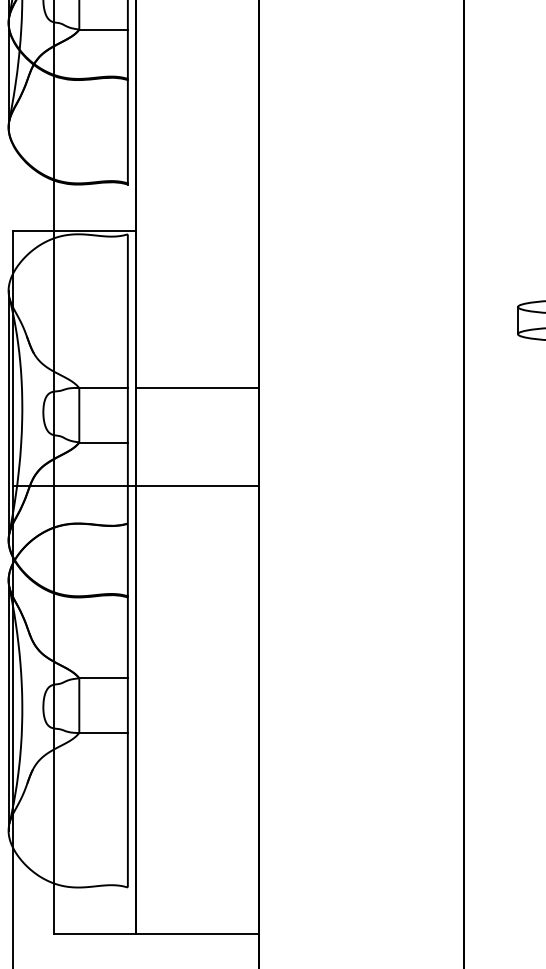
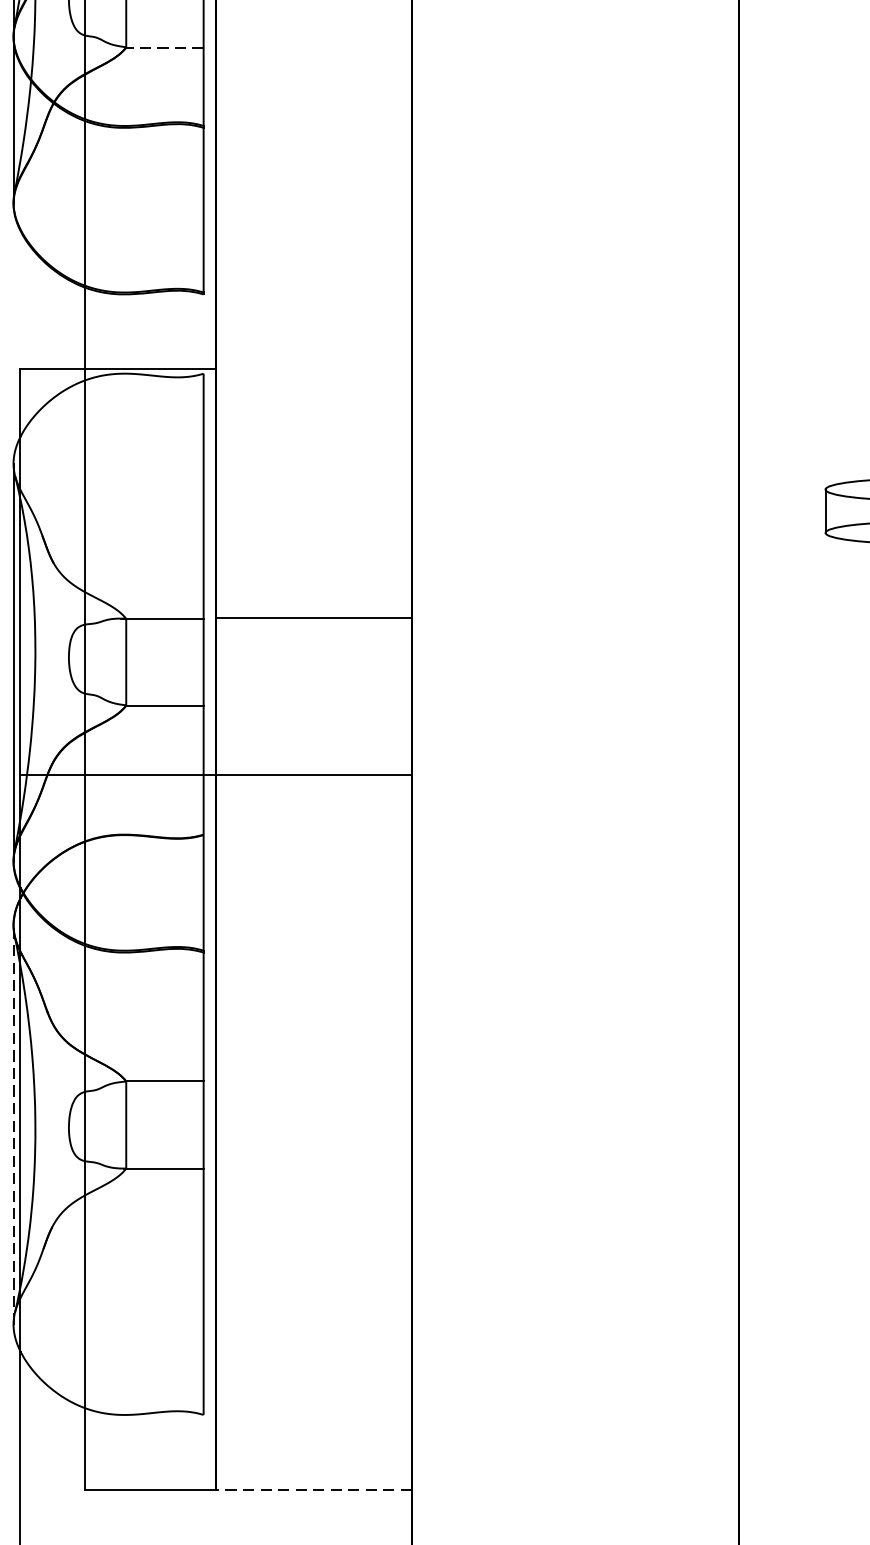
line: (103, 29) -> (164, 47), solid -> dashed
line: (8, 705) -> (13, 1124), solid -> dashed
line: (196, 934) -> (313, 1489), solid -> dashed

